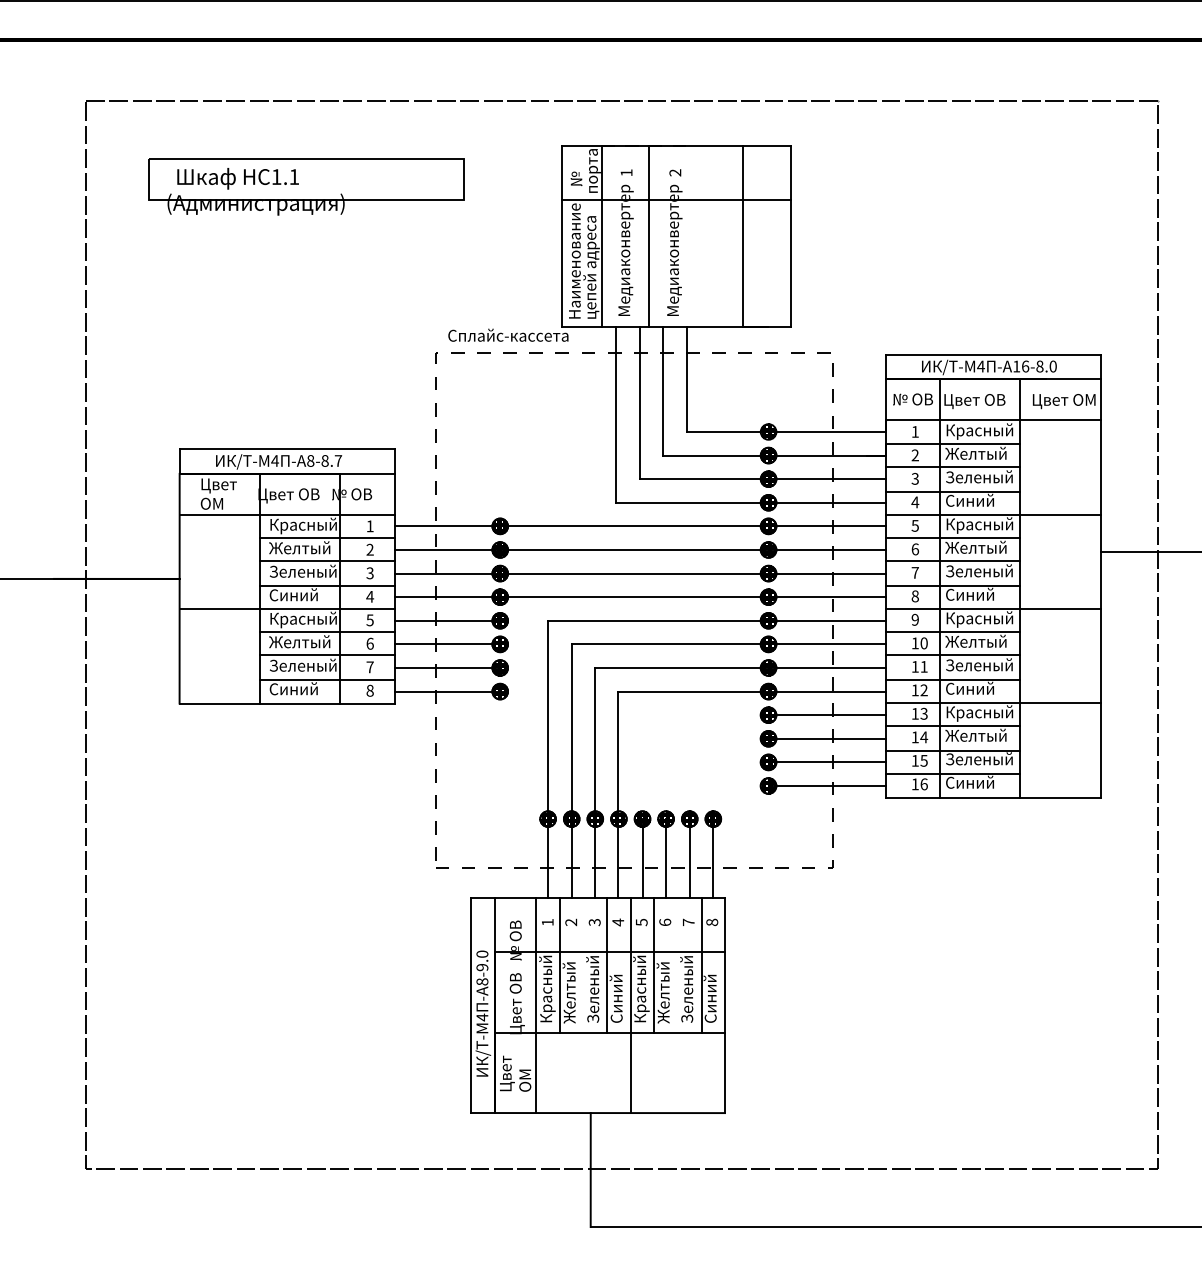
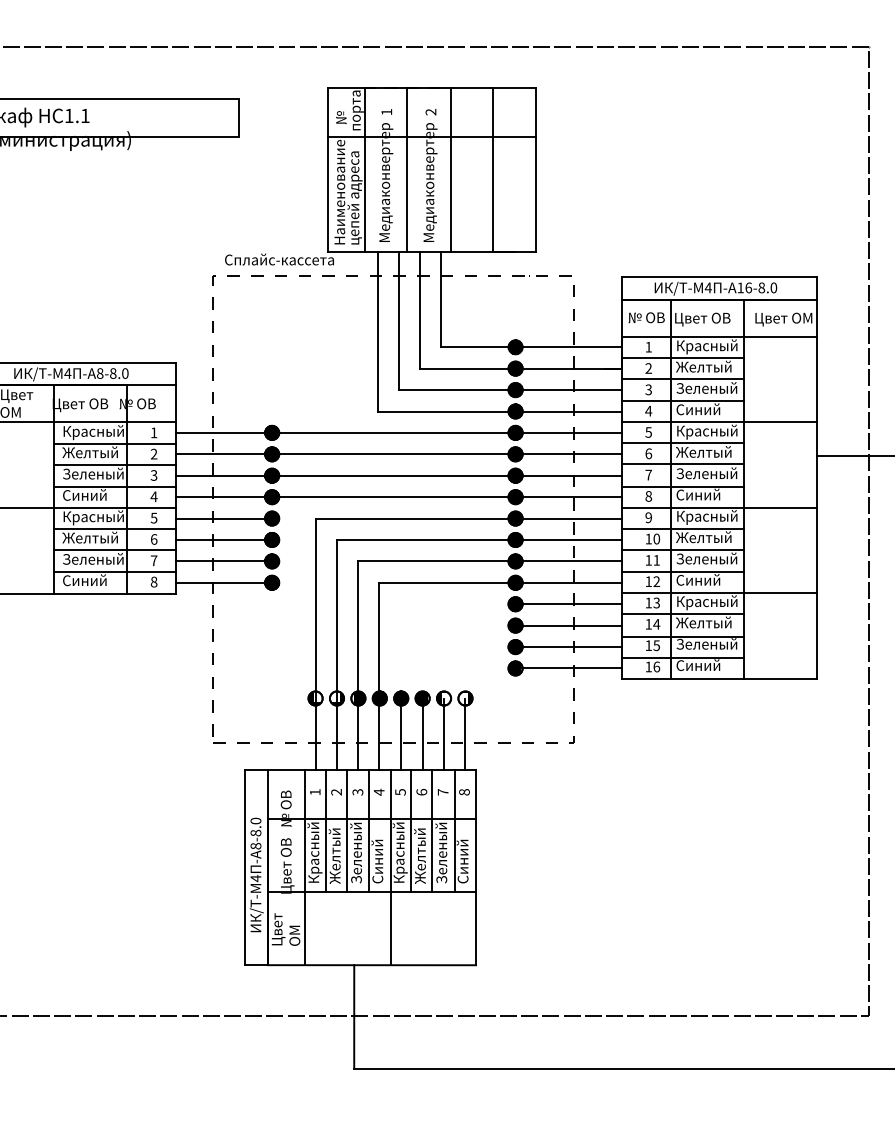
line: (696, 236) -> (450, 169), added
text: (338, 460) -> (125, 373), 8-8.7 -> 8-8.0
line: (582, 964) -> (346, 830), added
line: (676, 964) -> (432, 830), added
text: (482, 967) -> (256, 833), 8-9.0 -> 8-8.0

